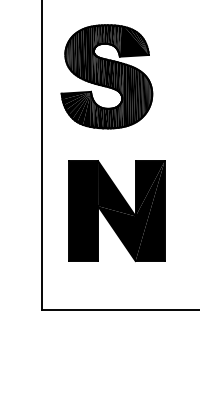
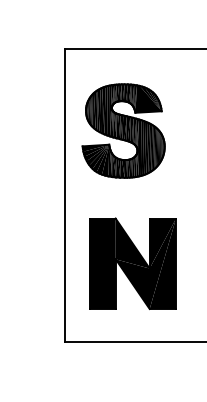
part: (116, 210) -> (132, 263), moved

